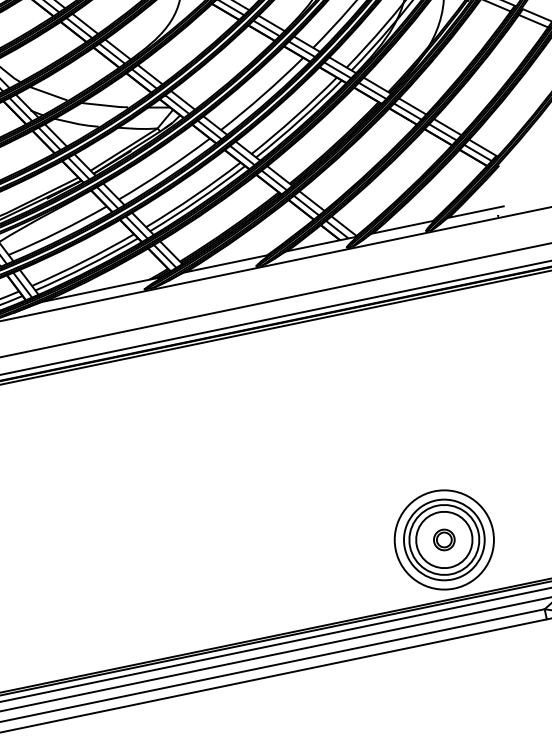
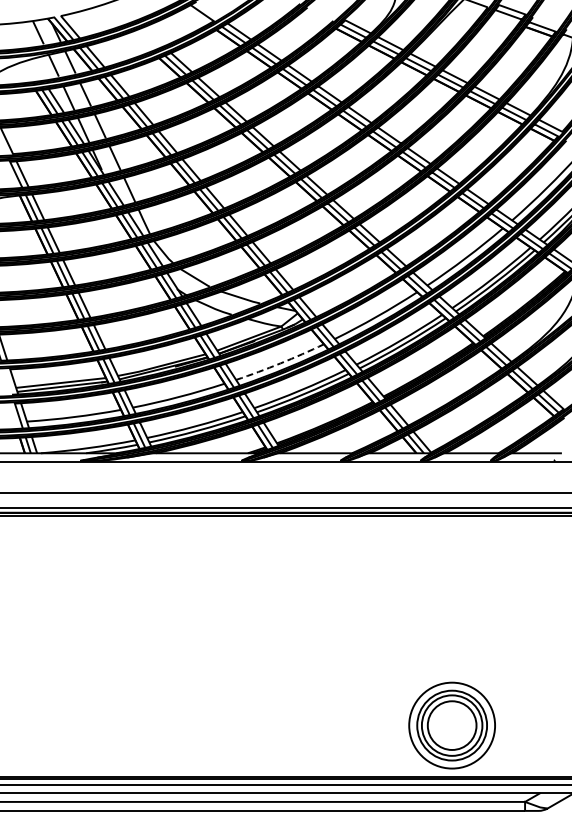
arc: (165, 170) -> (280, 363), solid -> dashed
part: (443, 539) -> (451, 725), removed

